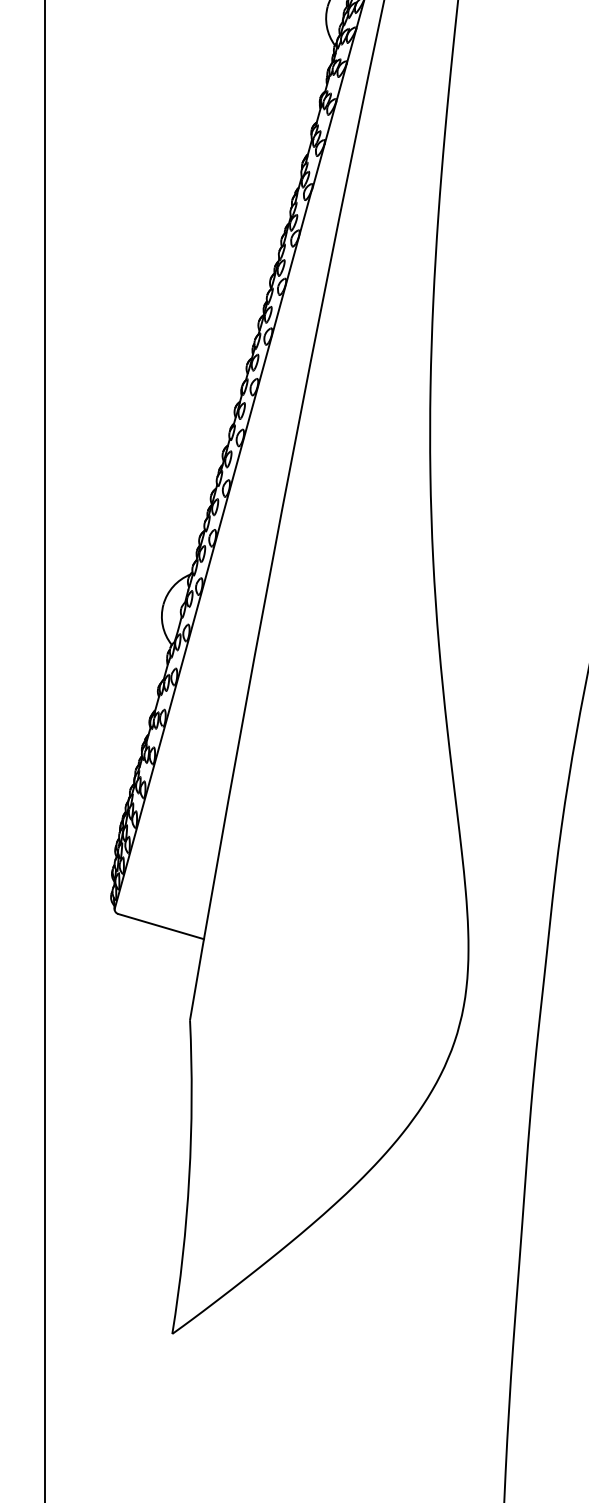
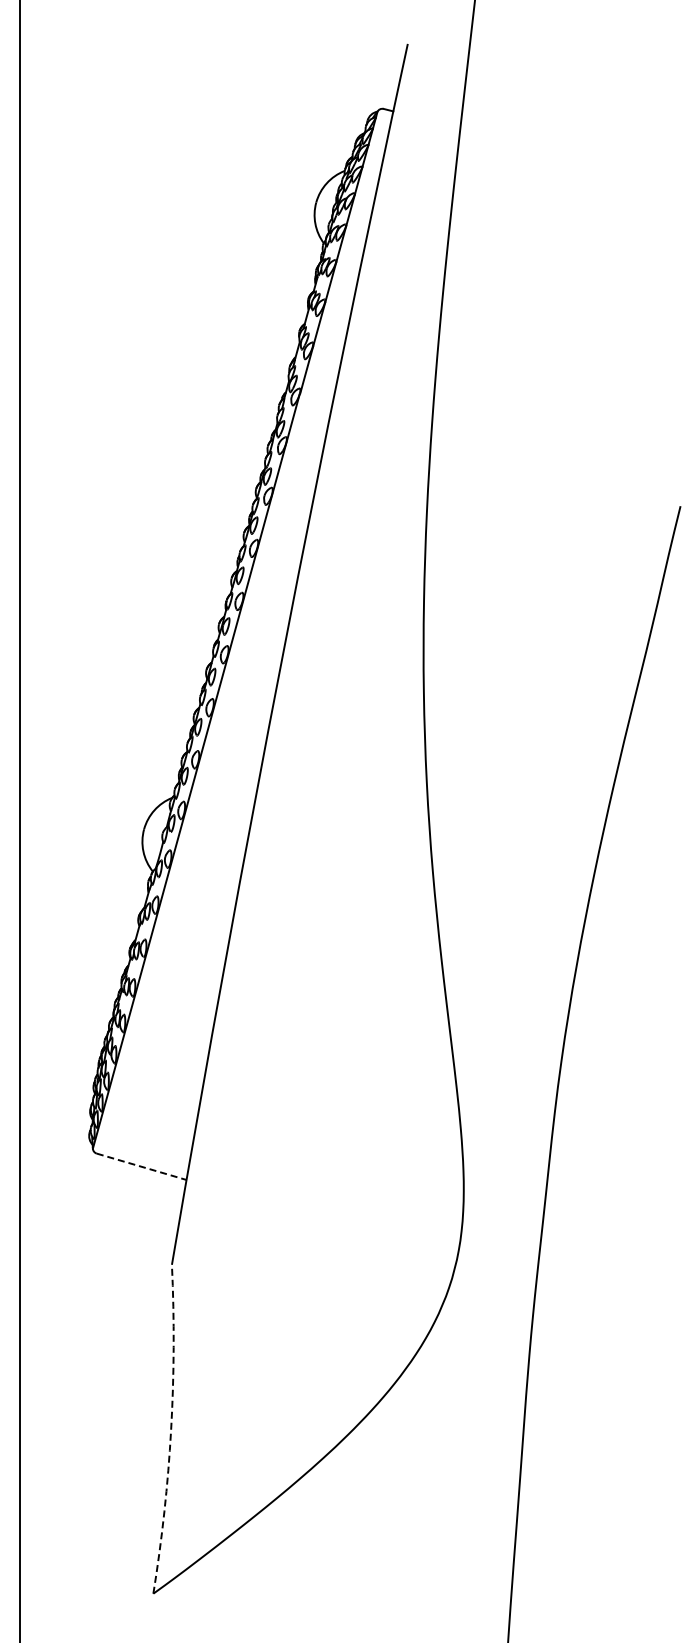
line: (160, 926) -> (141, 1166), solid -> dashed
arc: (189, 1177) -> (171, 1429), solid -> dashed

